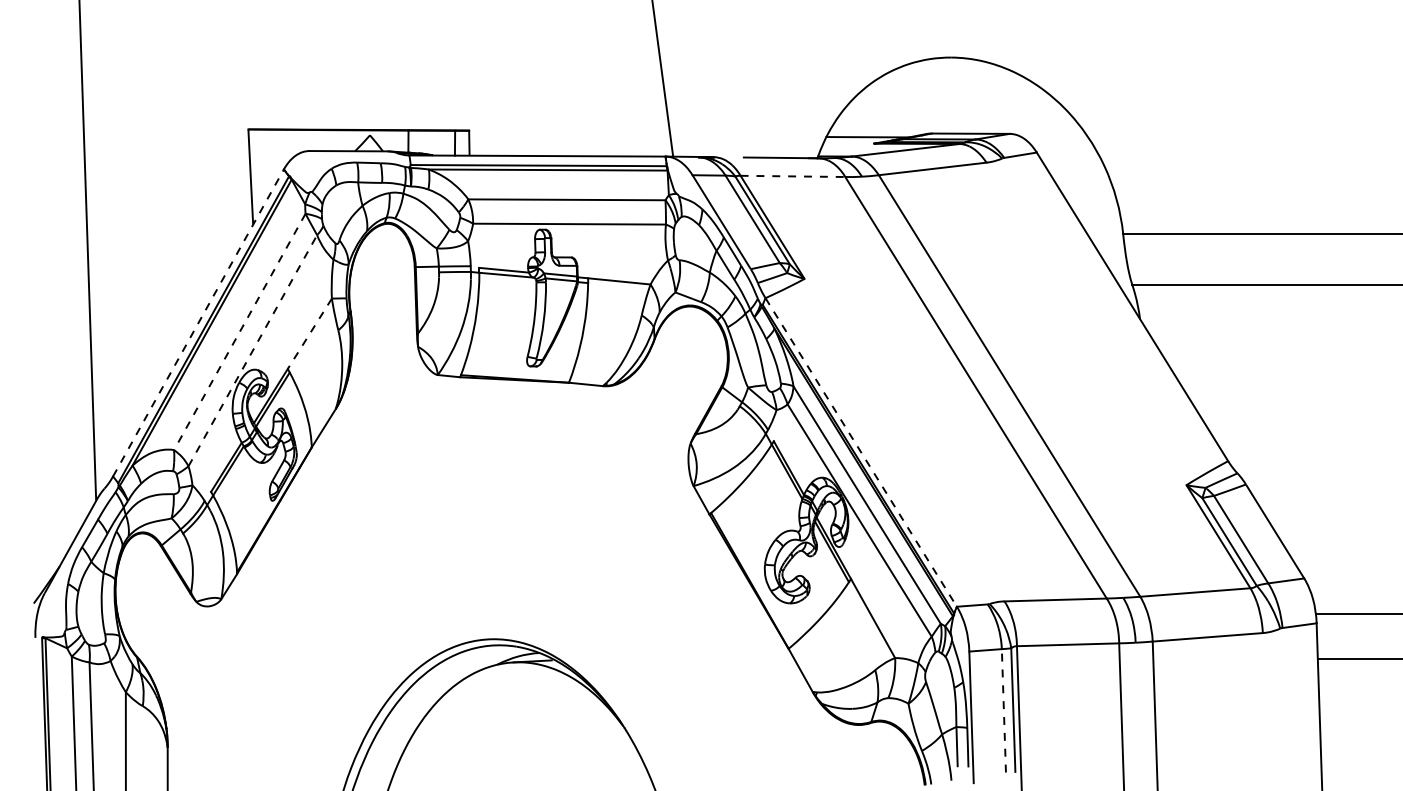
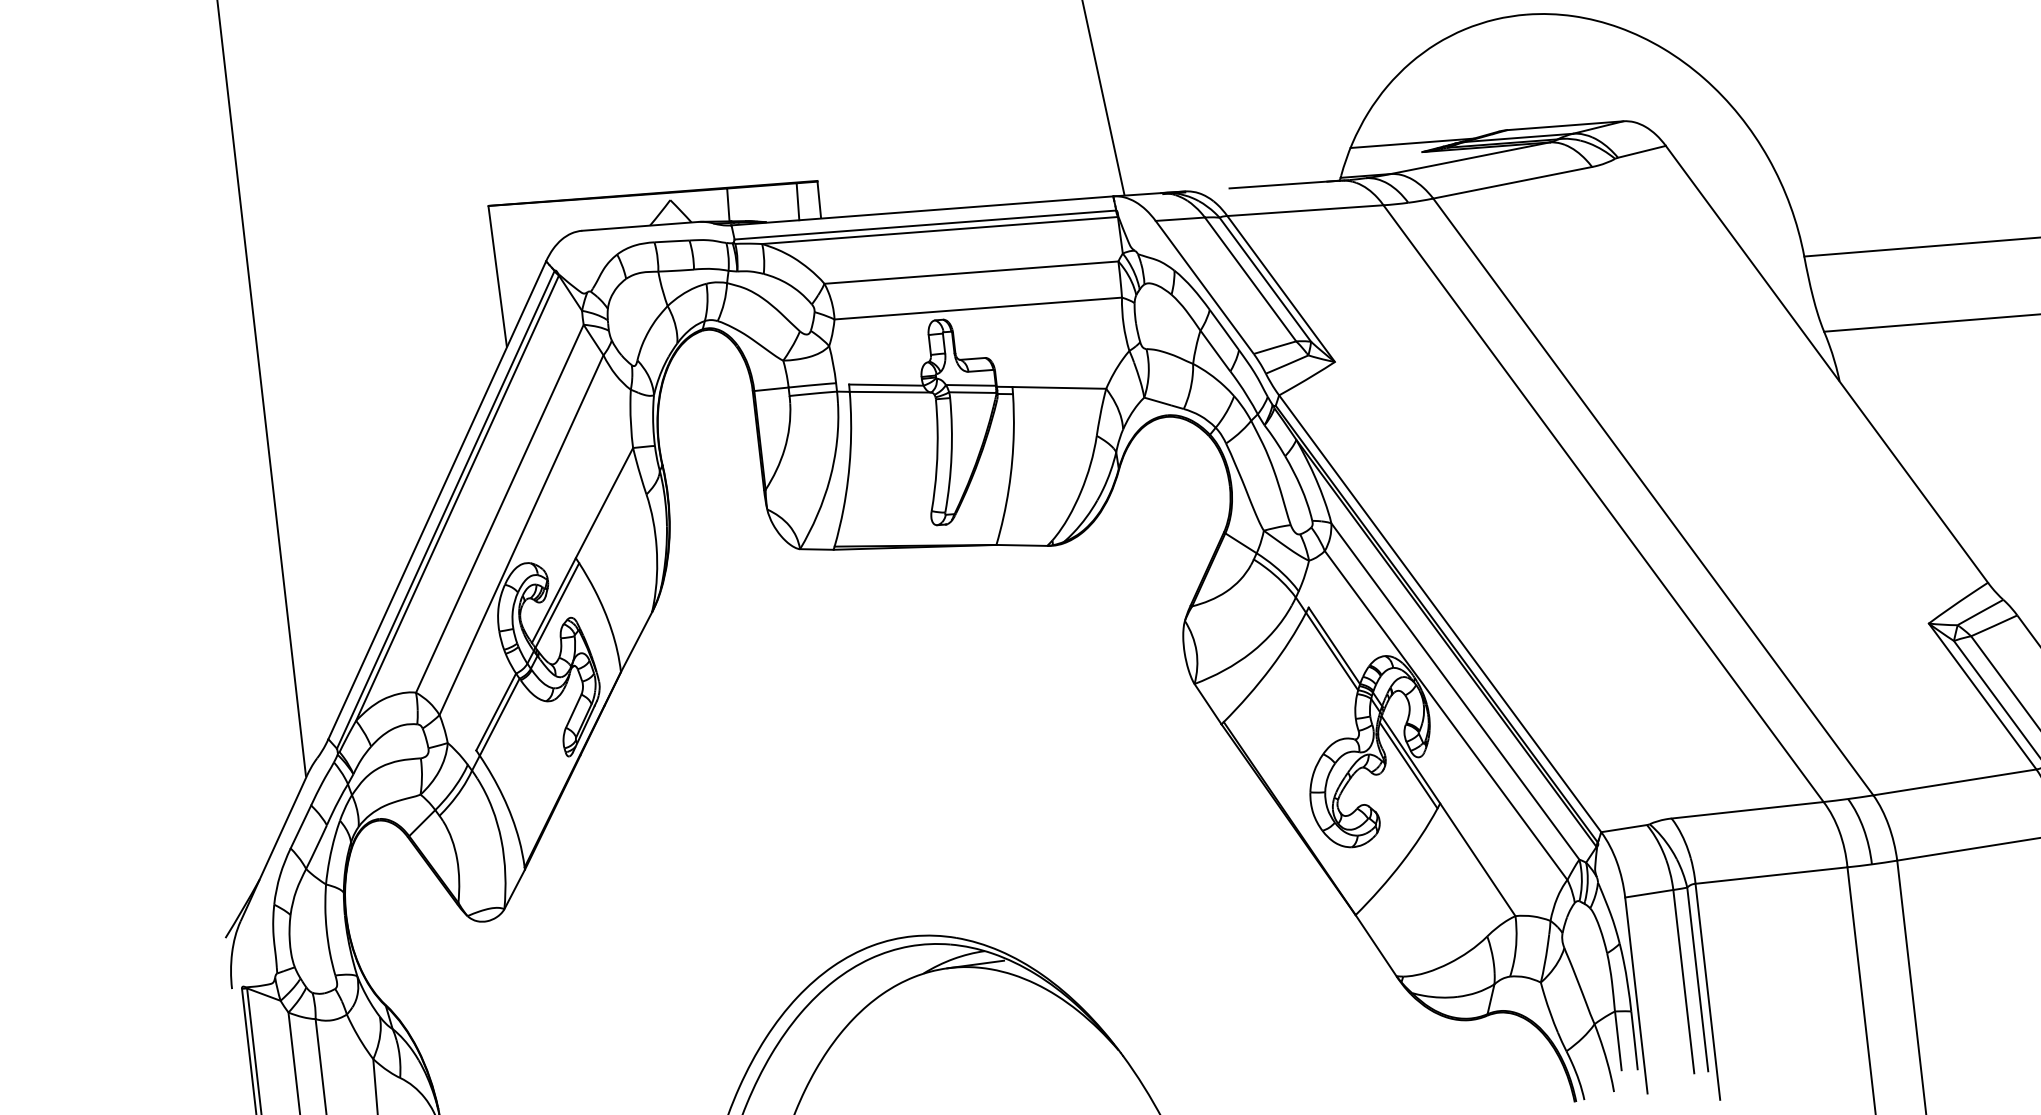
line: (793, 176) -> (1306, 210), dashed -> solid
line: (198, 322) -> (437, 499), dashed -> solid
line: (239, 332) -> (499, 509), dashed -> solid
line: (309, 333) -> (603, 502), dashed -> solid
line: (253, 350) -> (522, 534), dashed -> solid
line: (861, 452) -> (1440, 613), dashed -> solid
line: (1003, 710) -> (1683, 981), dashed -> solid

